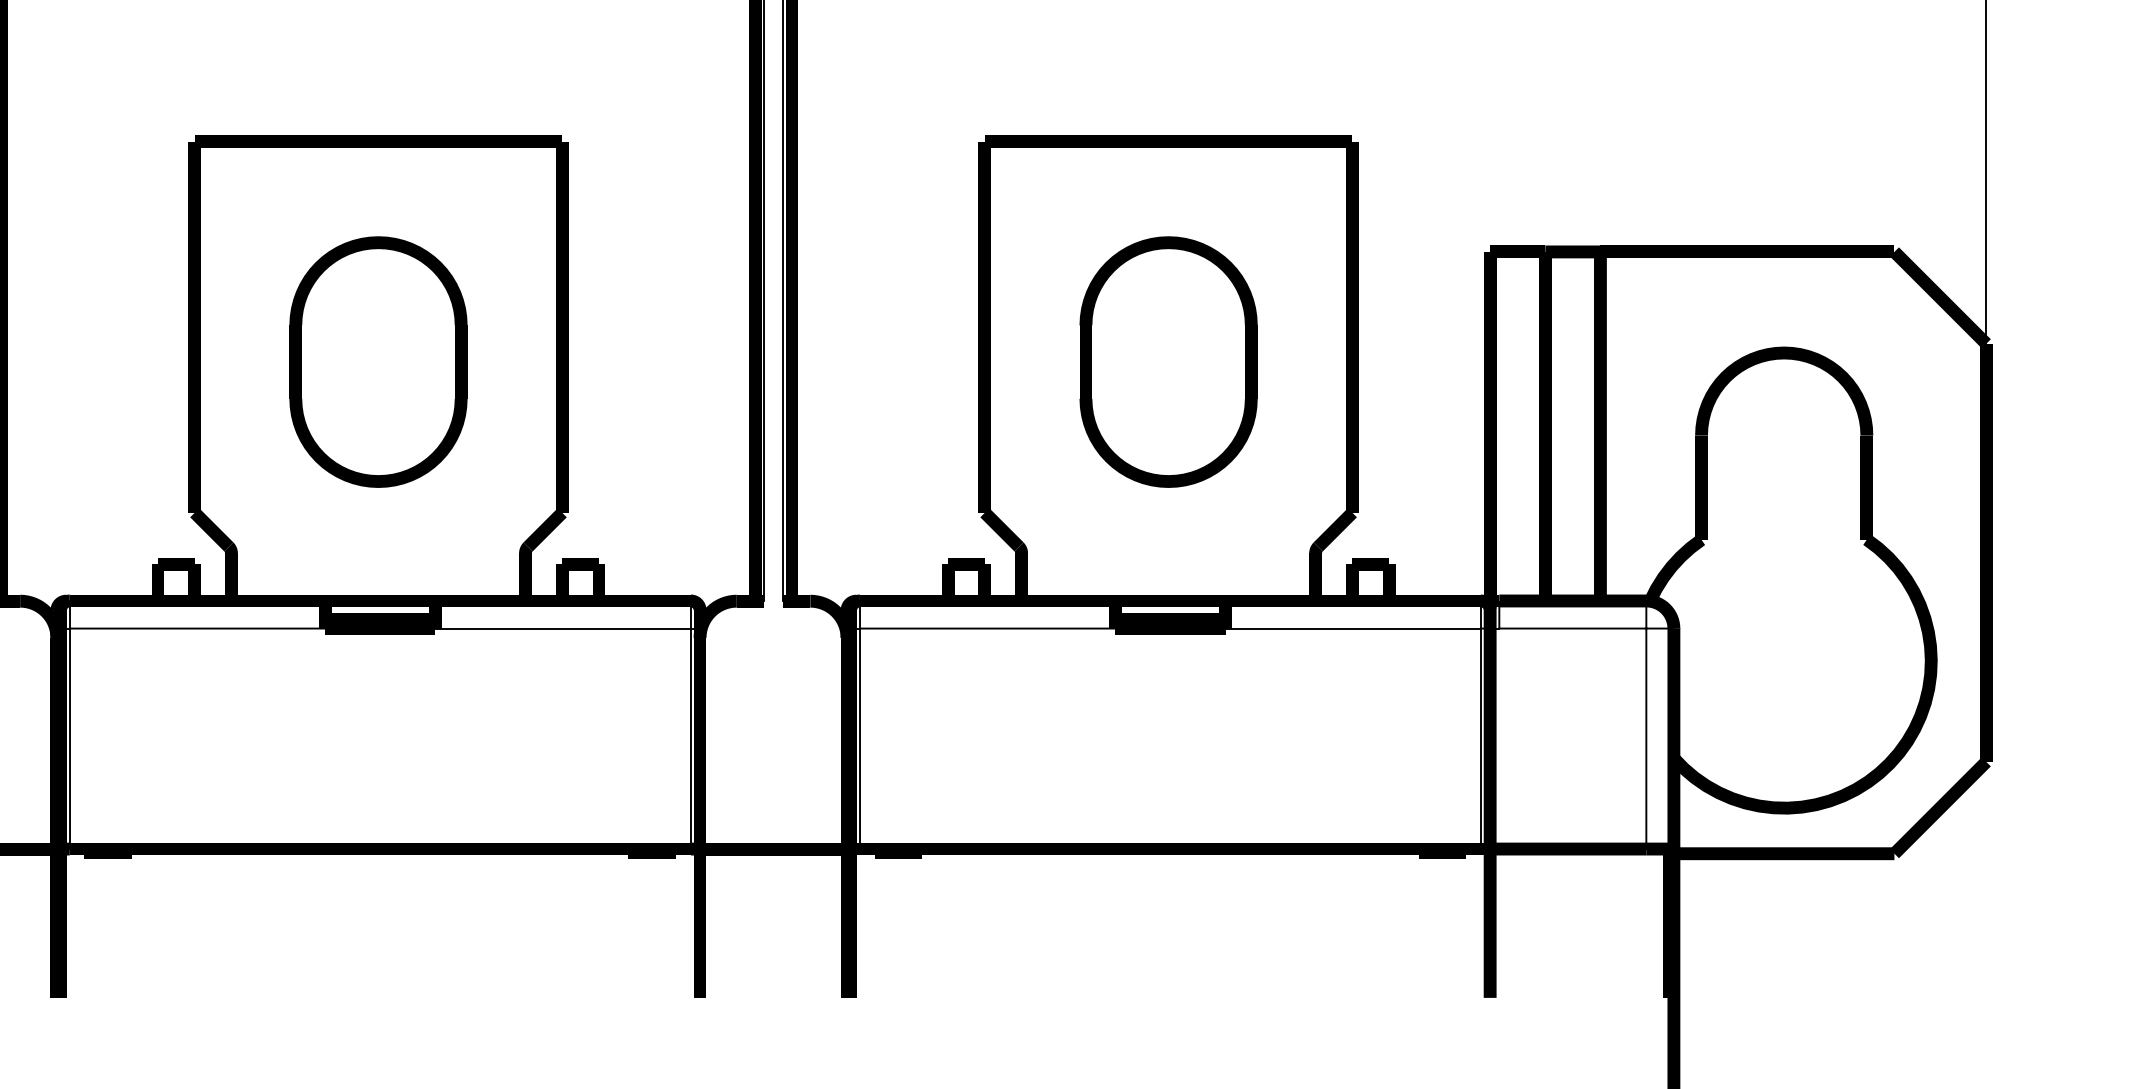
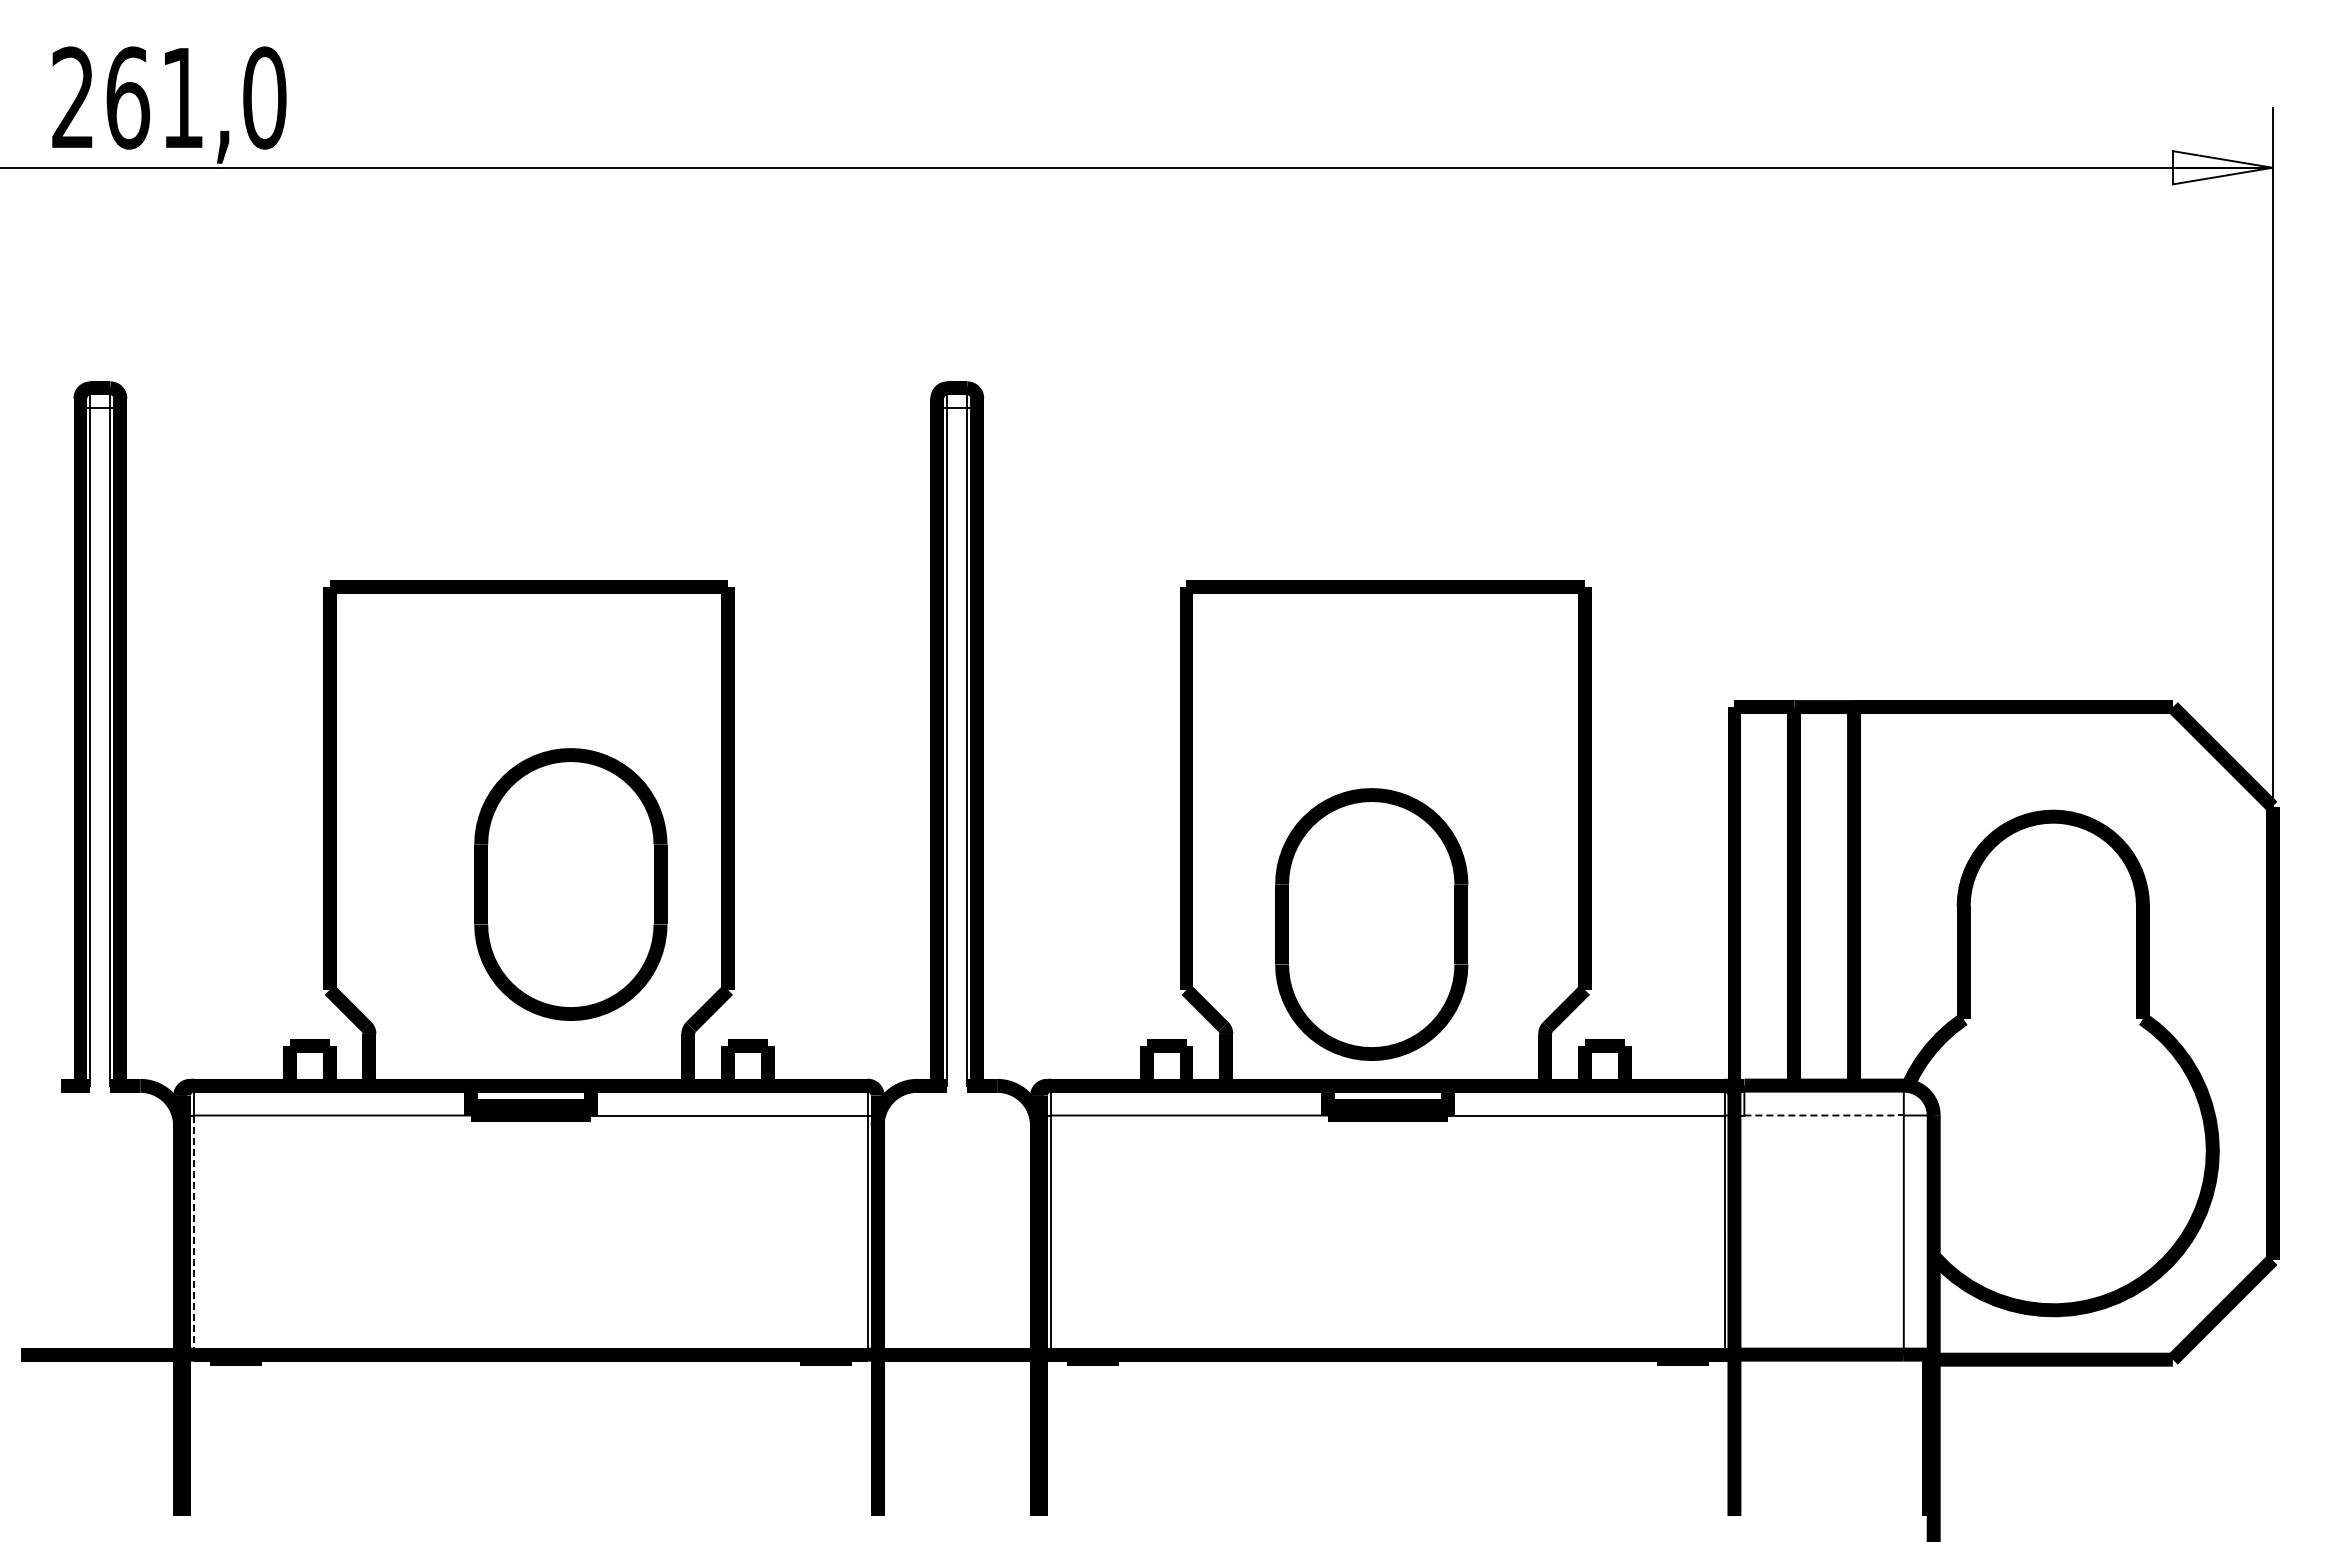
part: (378, 362) -> (570, 884), moved
part: (1168, 362) -> (1371, 924), moved
line: (1573, 628) -> (1824, 1115), solid -> dashed
line: (70, 739) -> (194, 1235), solid -> dashed

